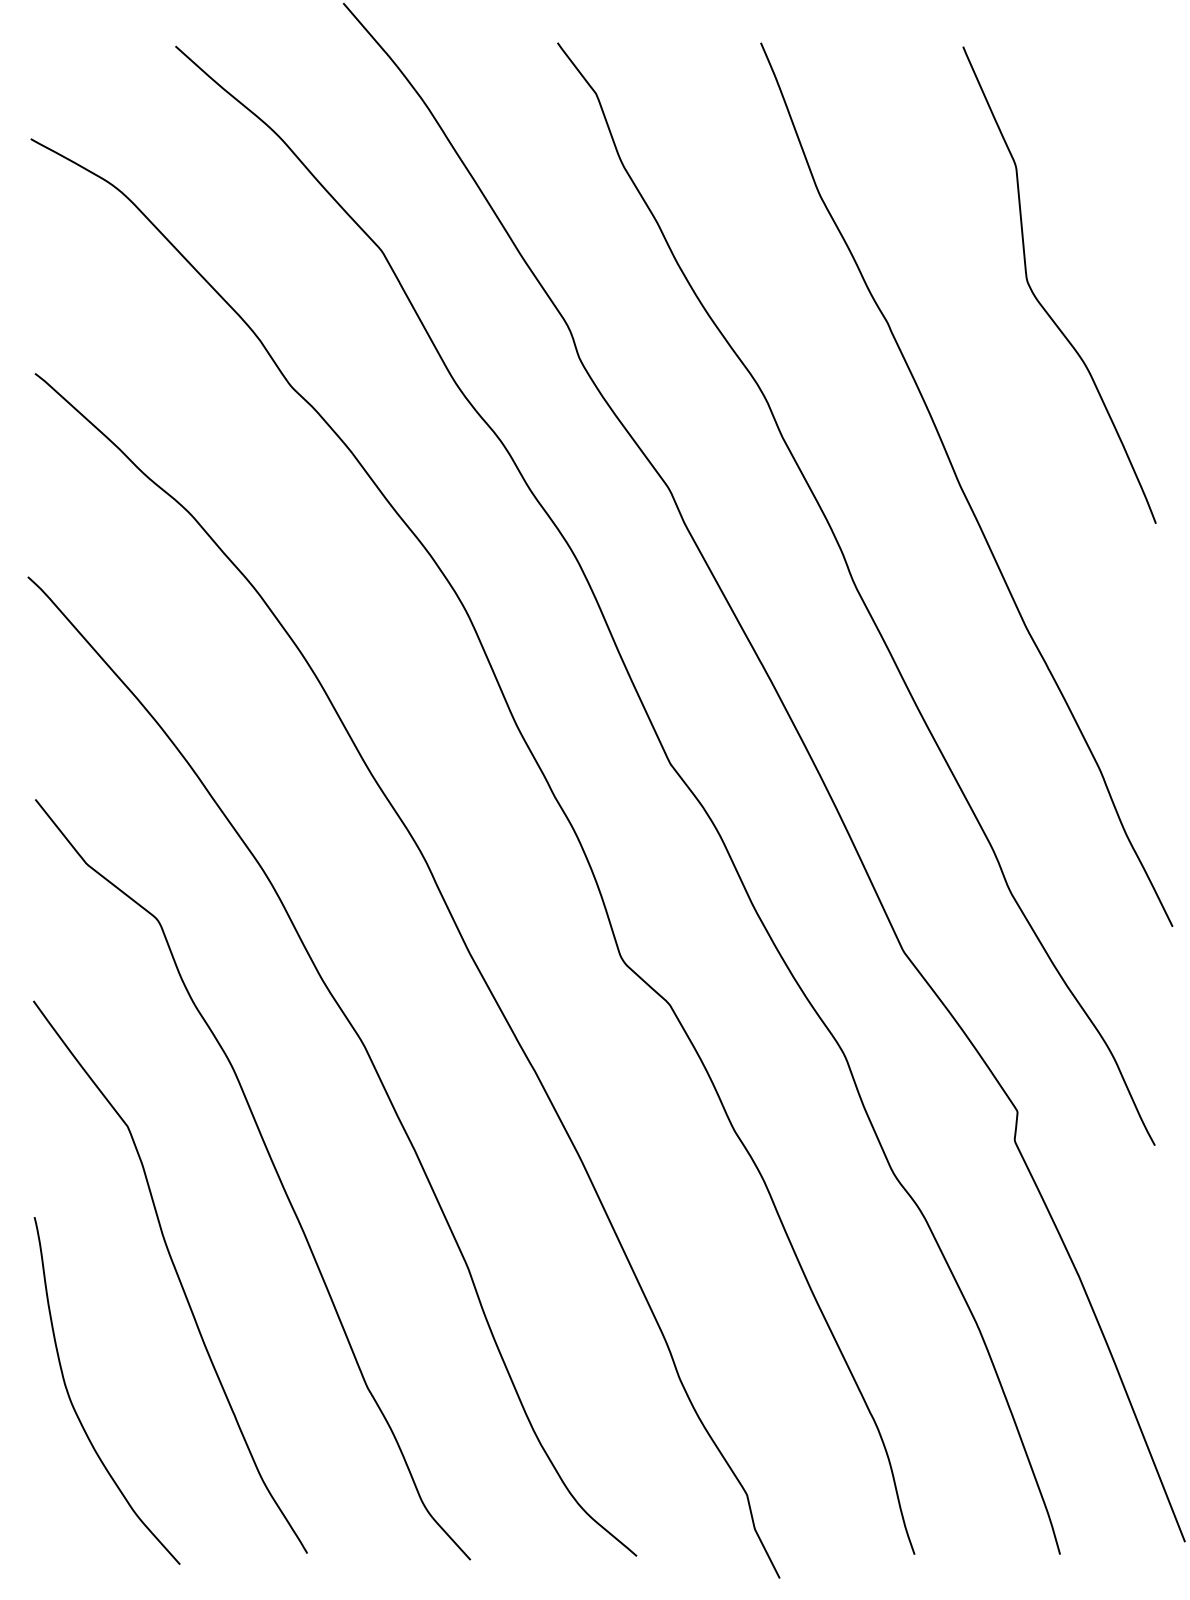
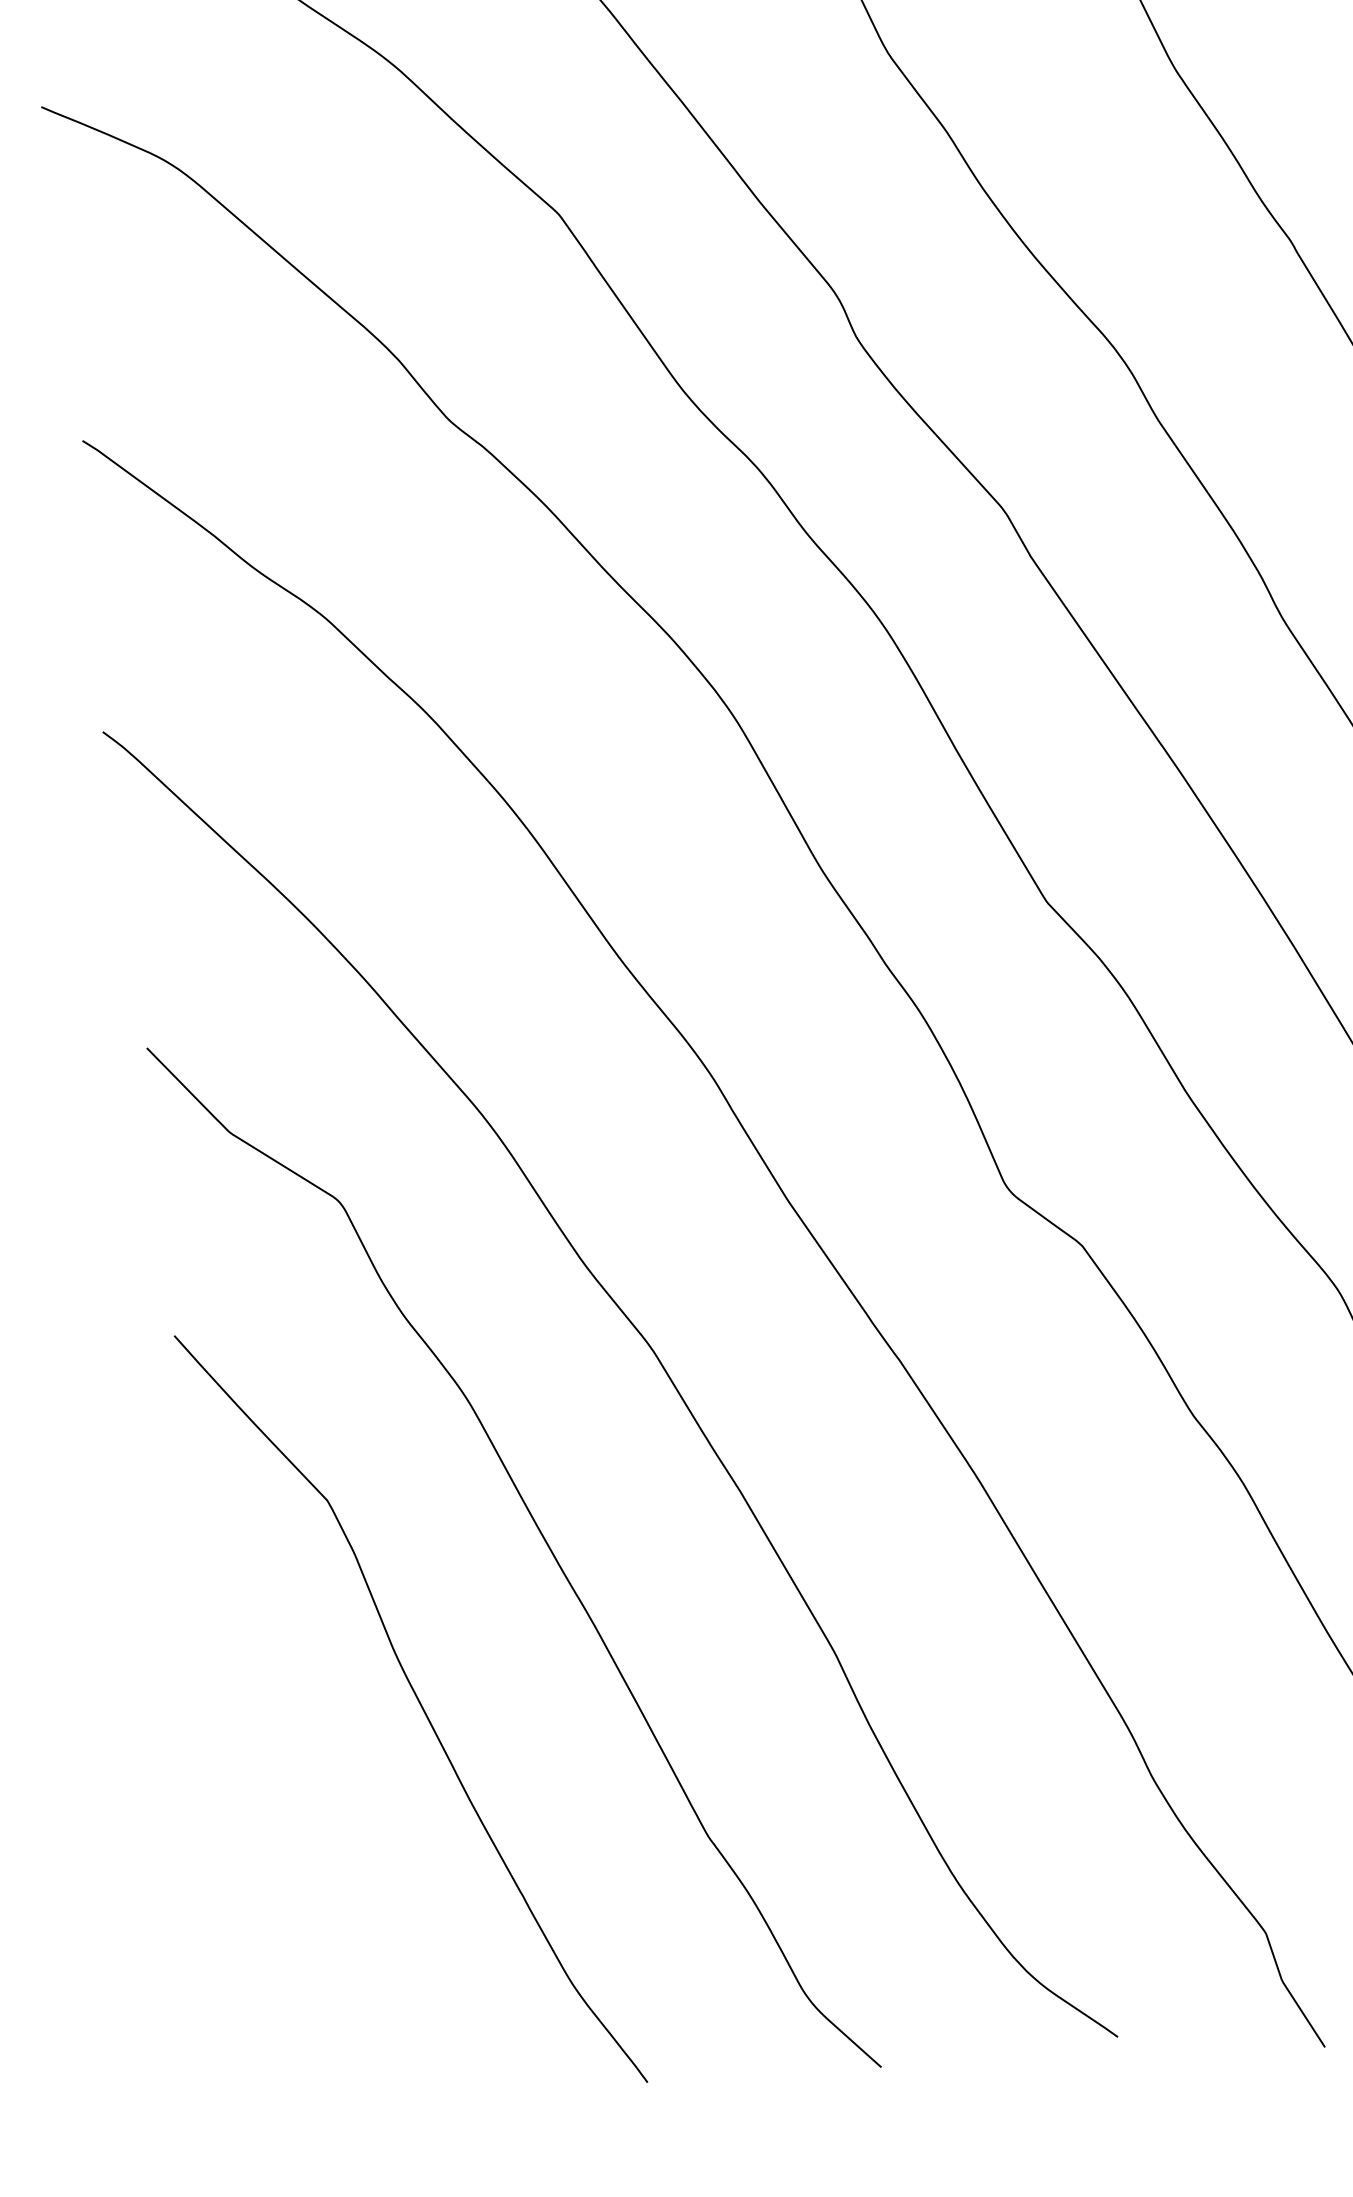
curve: (73, 1404) -> (291, 1905), removed

